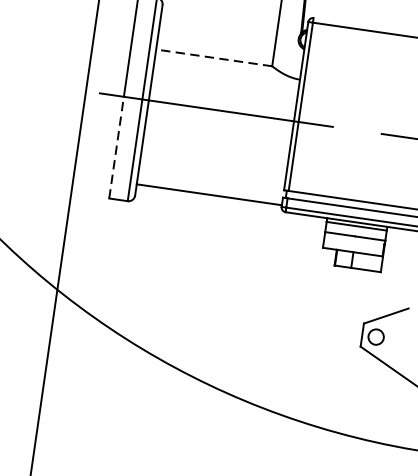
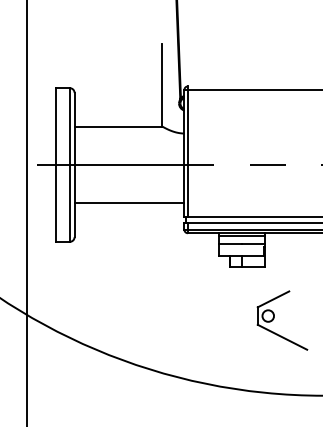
line: (214, 57) -> (118, 126), dashed -> solid
line: (116, 146) -> (55, 202), dashed -> solid
line: (209, 194) -> (129, 203), moved

